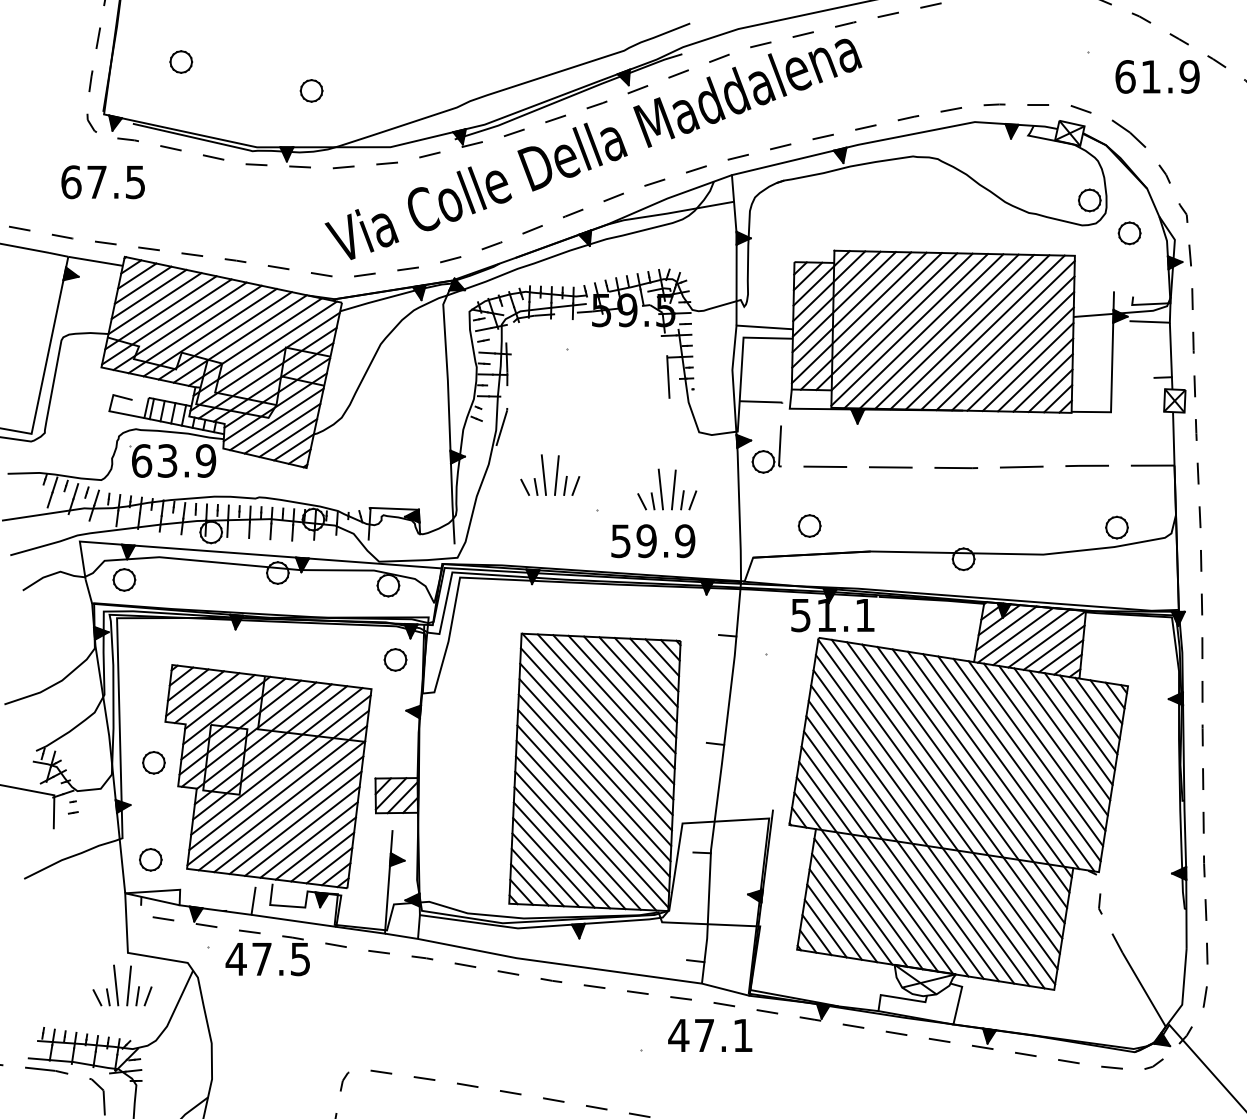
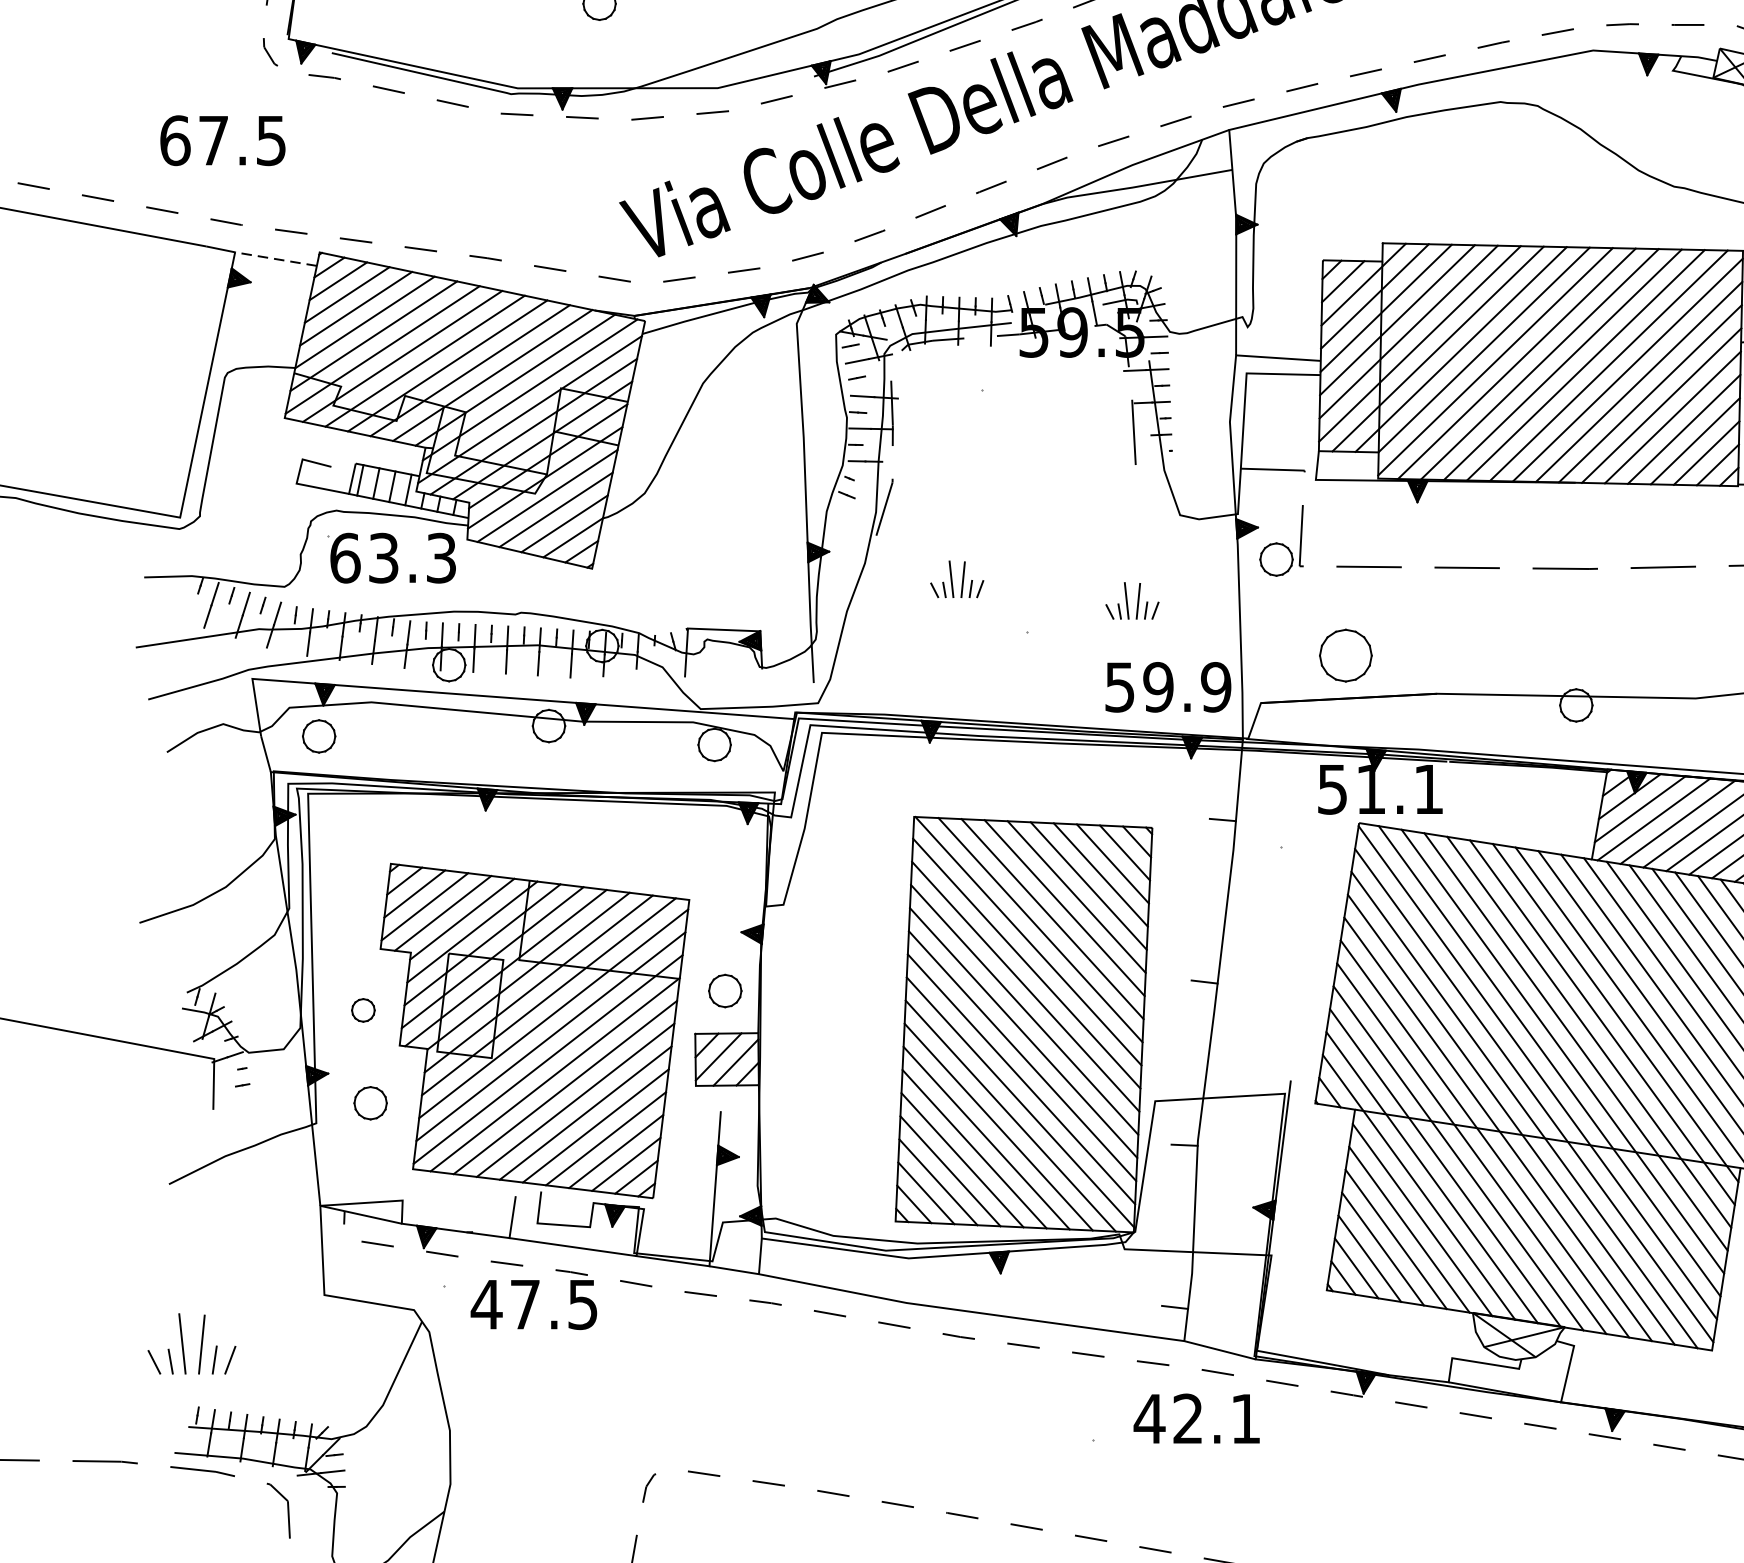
text: (102, 182) -> (221, 141), moved
line: (95, 261) -> (275, 259), solid -> dashed
text: (205, 460) -> (440, 557), 63.9 -> 63.3
part: (550, 474) -> (957, 578), size x0.6
part: (667, 489) -> (1132, 600), size x0.6
part: (809, 525) -> (1345, 654), size x1.6
text: (653, 541) -> (1168, 687), moved
part: (395, 659) -> (725, 990), moved
part: (153, 762) -> (362, 1009), size x0.7
part: (150, 859) -> (370, 1102), moved
part: (122, 985) -> (191, 1343), moved
text: (703, 1034) -> (1186, 1417), 47.1 -> 42.1

